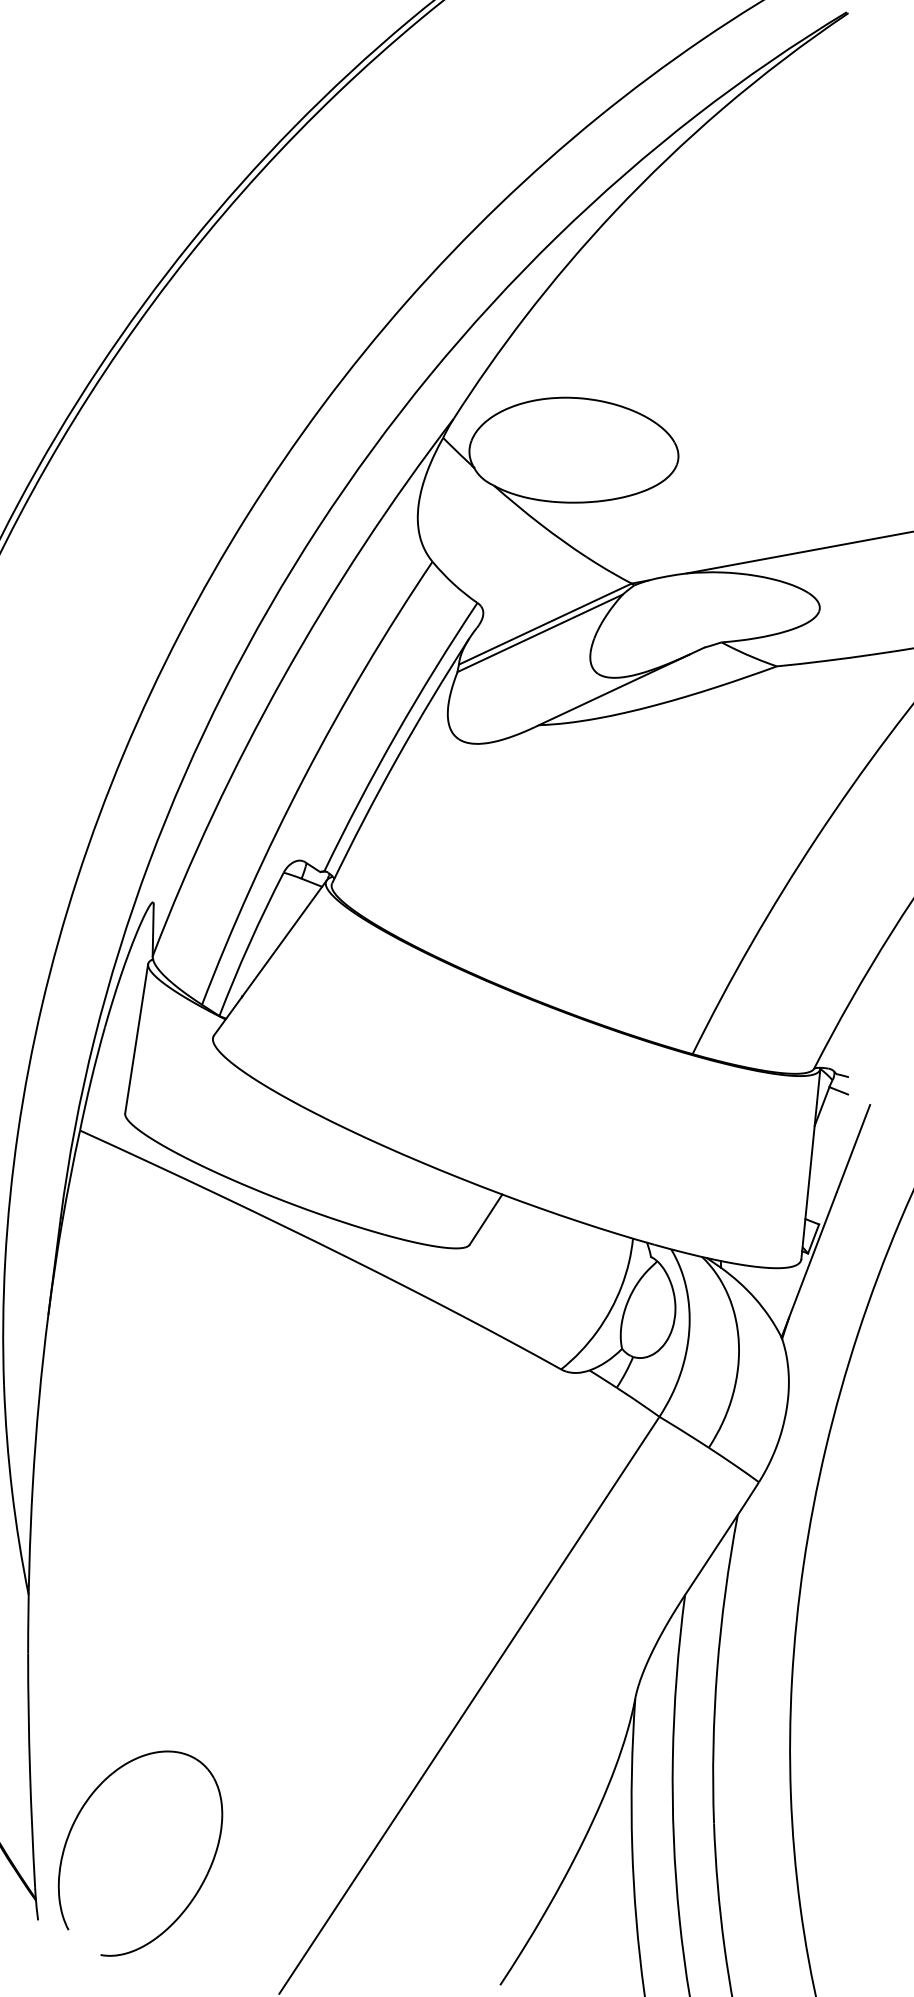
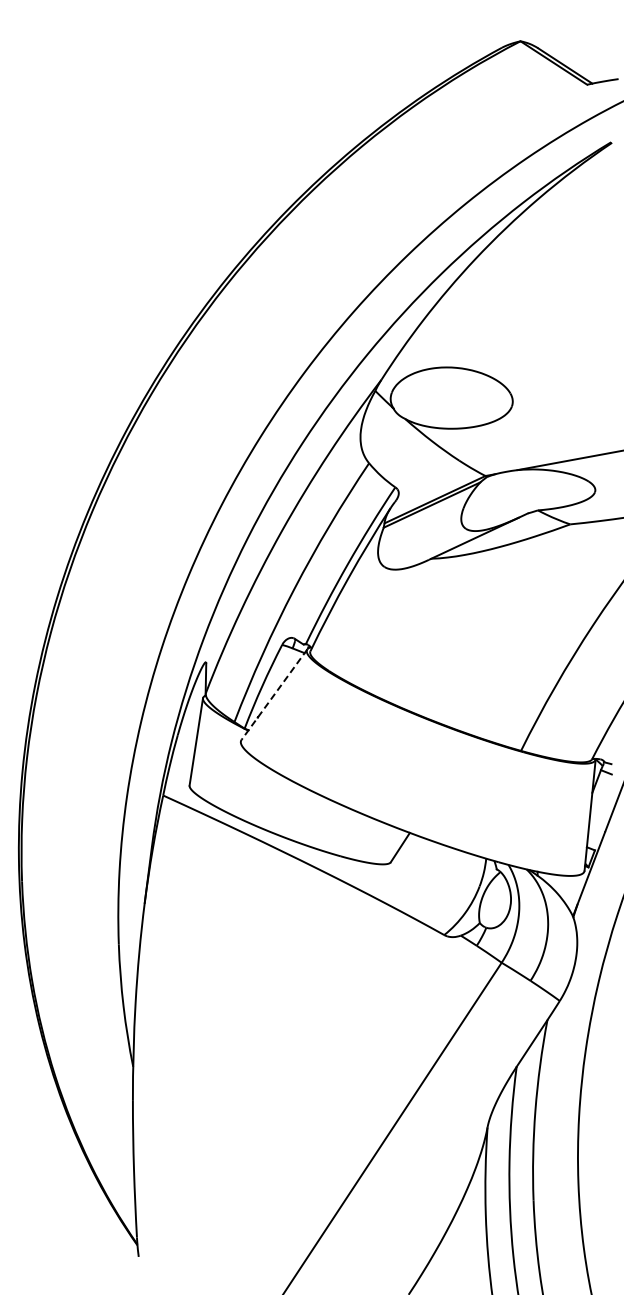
line: (270, 957) -> (274, 694), solid -> dashed
part: (200, 1883) -> (233, 1235), removed

